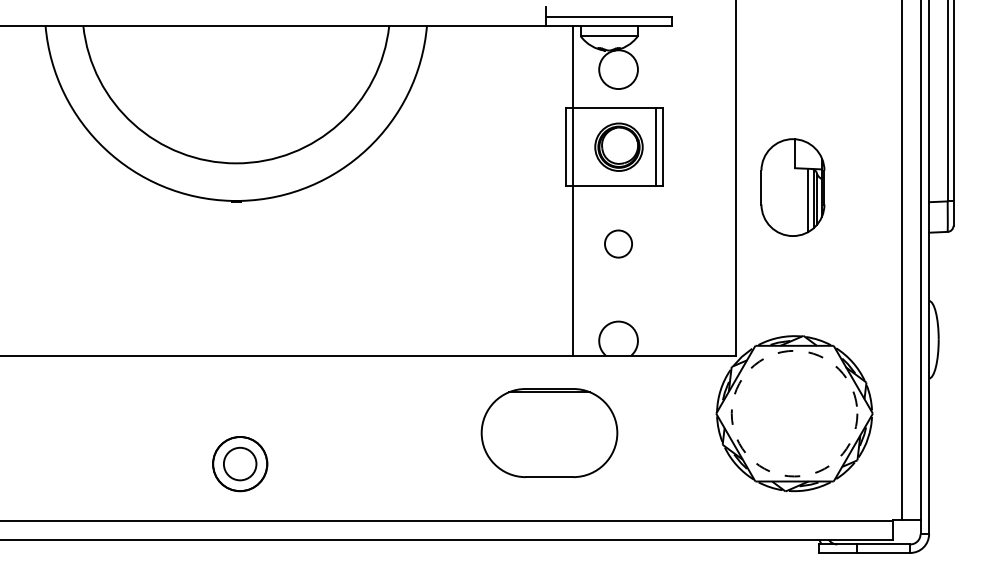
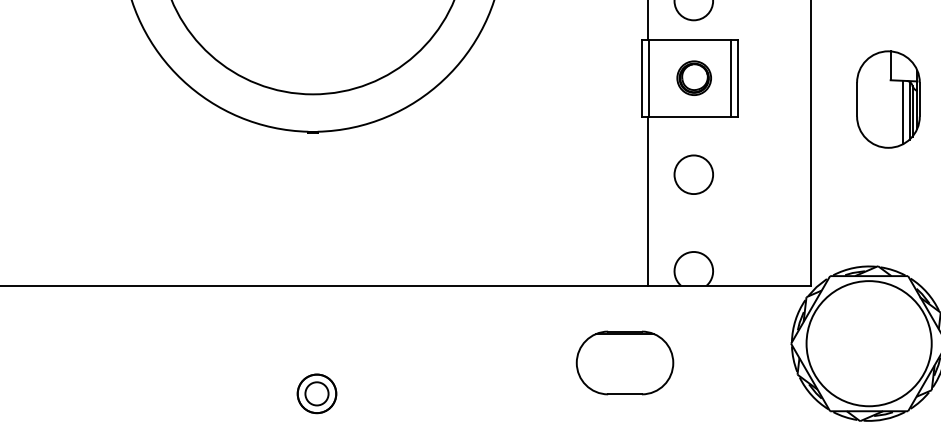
part: (618, 146) -> (693, 77), size x0.71
part: (792, 187) -> (887, 99), moved
circle: (618, 243) -> (693, 174), size x1.43
circle: (794, 413) -> (869, 343), dashed -> solid
part: (549, 432) -> (625, 362), size x0.71
part: (240, 463) -> (317, 393), size x0.71

